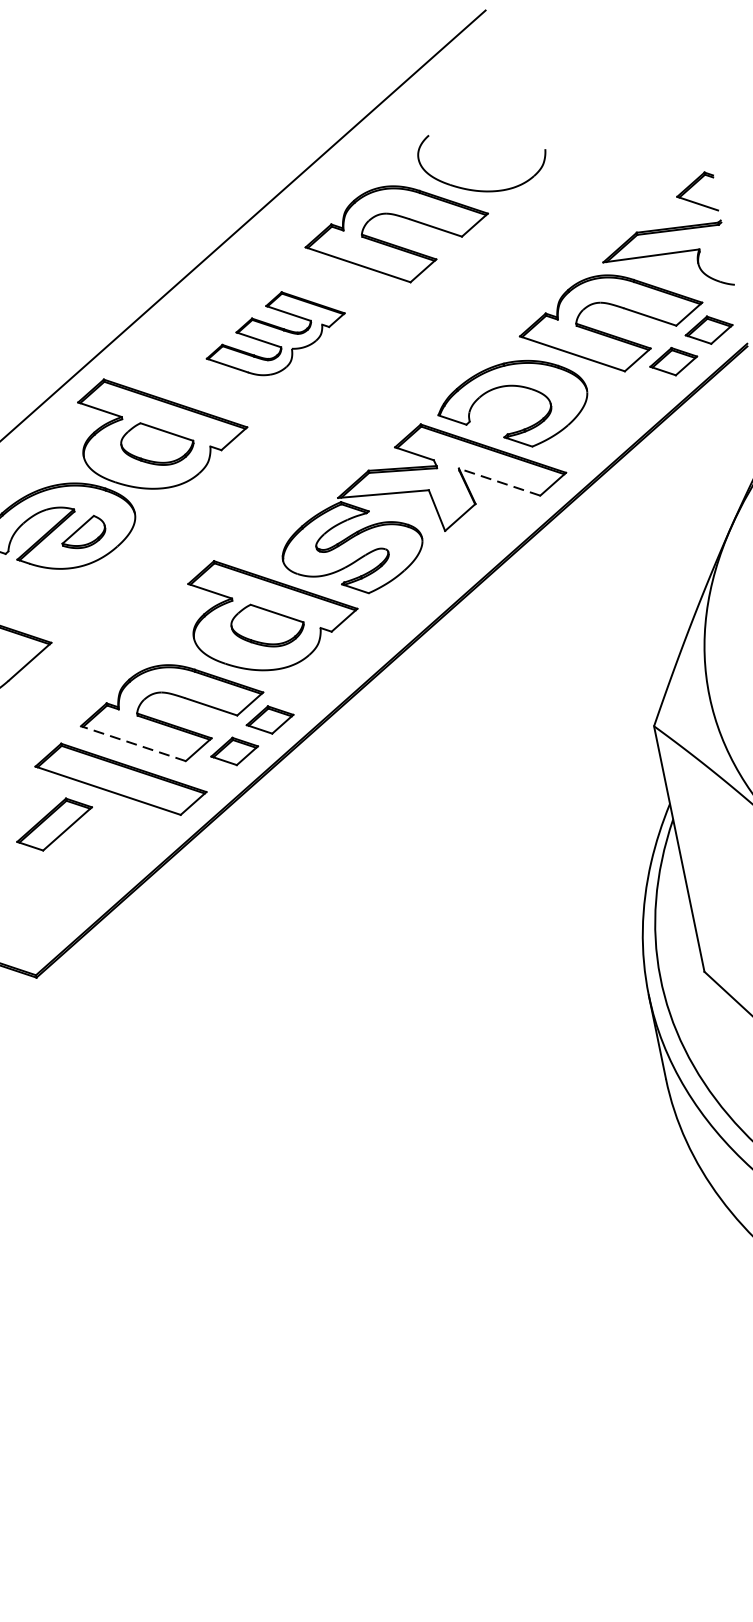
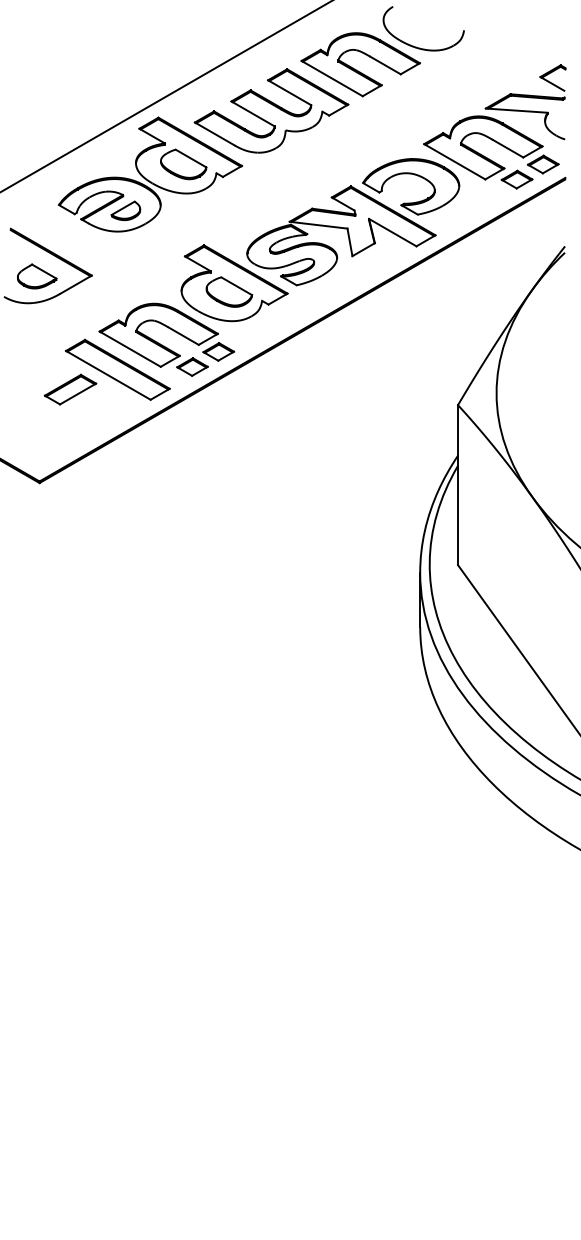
part: (275, 332) -> (271, 110), size x1.67
line: (499, 482) -> (392, 232), dashed -> solid
line: (132, 742) -> (129, 348), dashed -> solid

